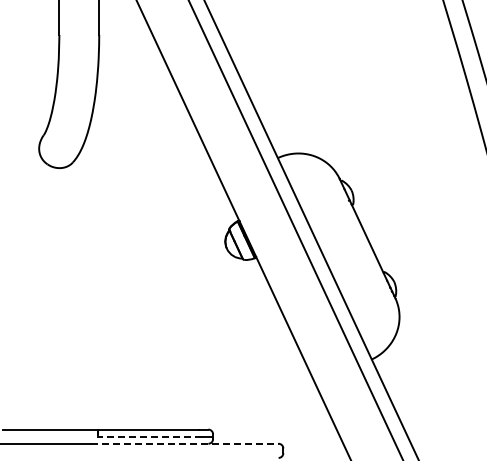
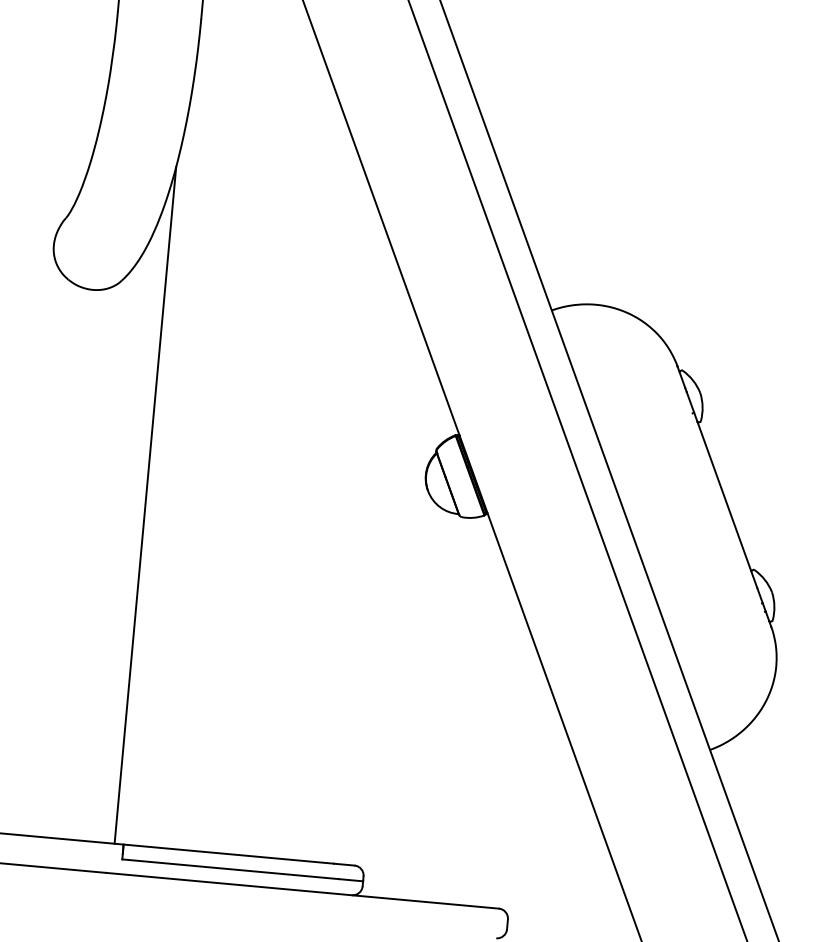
line: (93, 267) -> (144, 504), added
line: (149, 436) -> (230, 868), dashed -> solid
line: (184, 443) -> (301, 890), dashed -> solid

